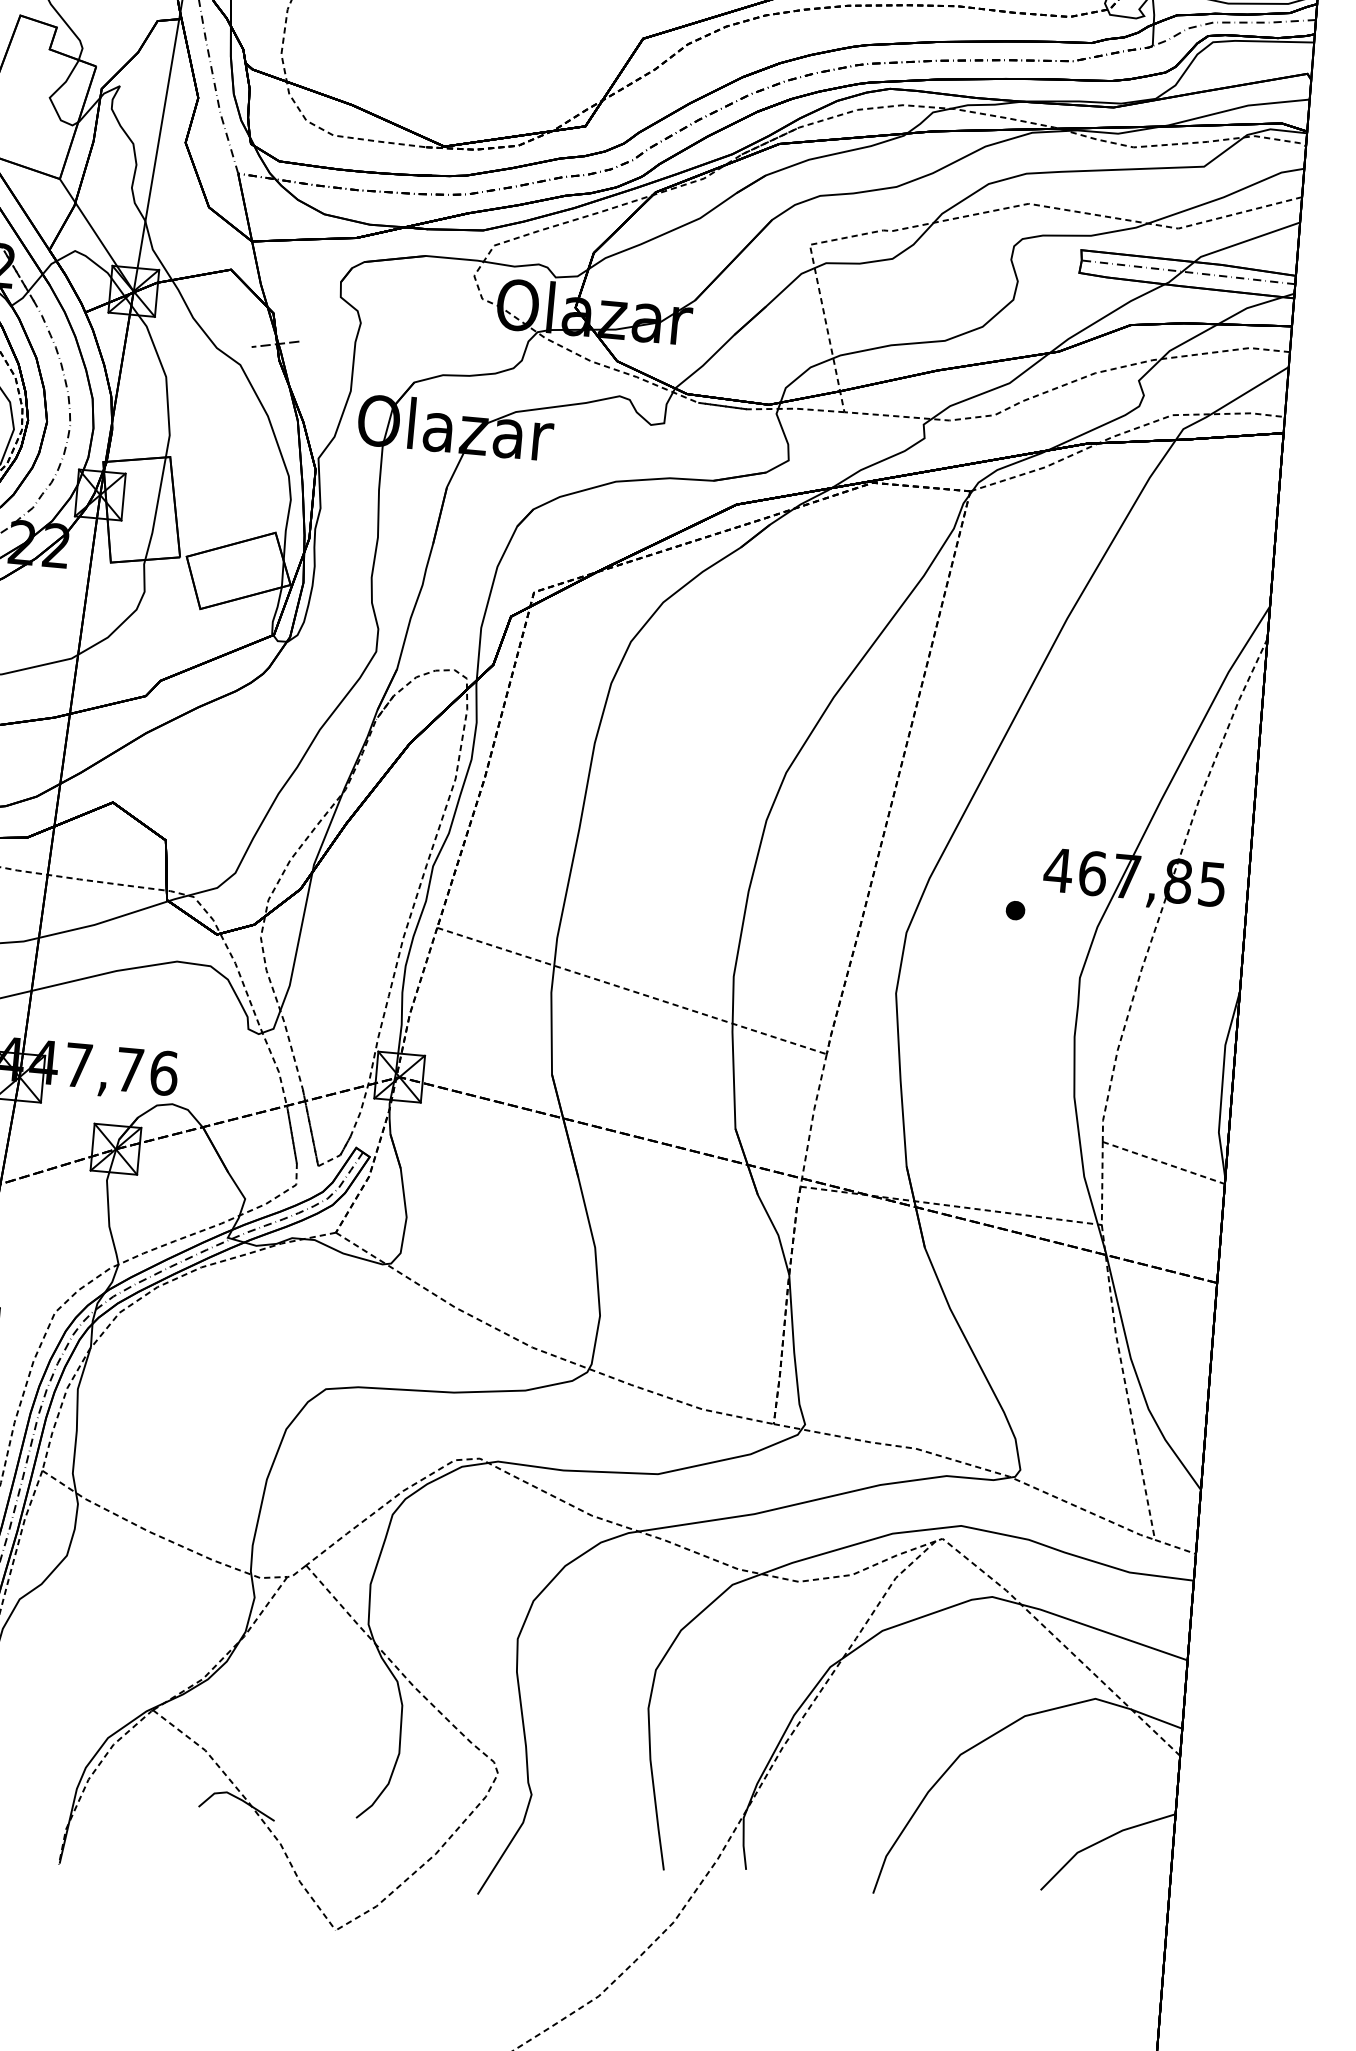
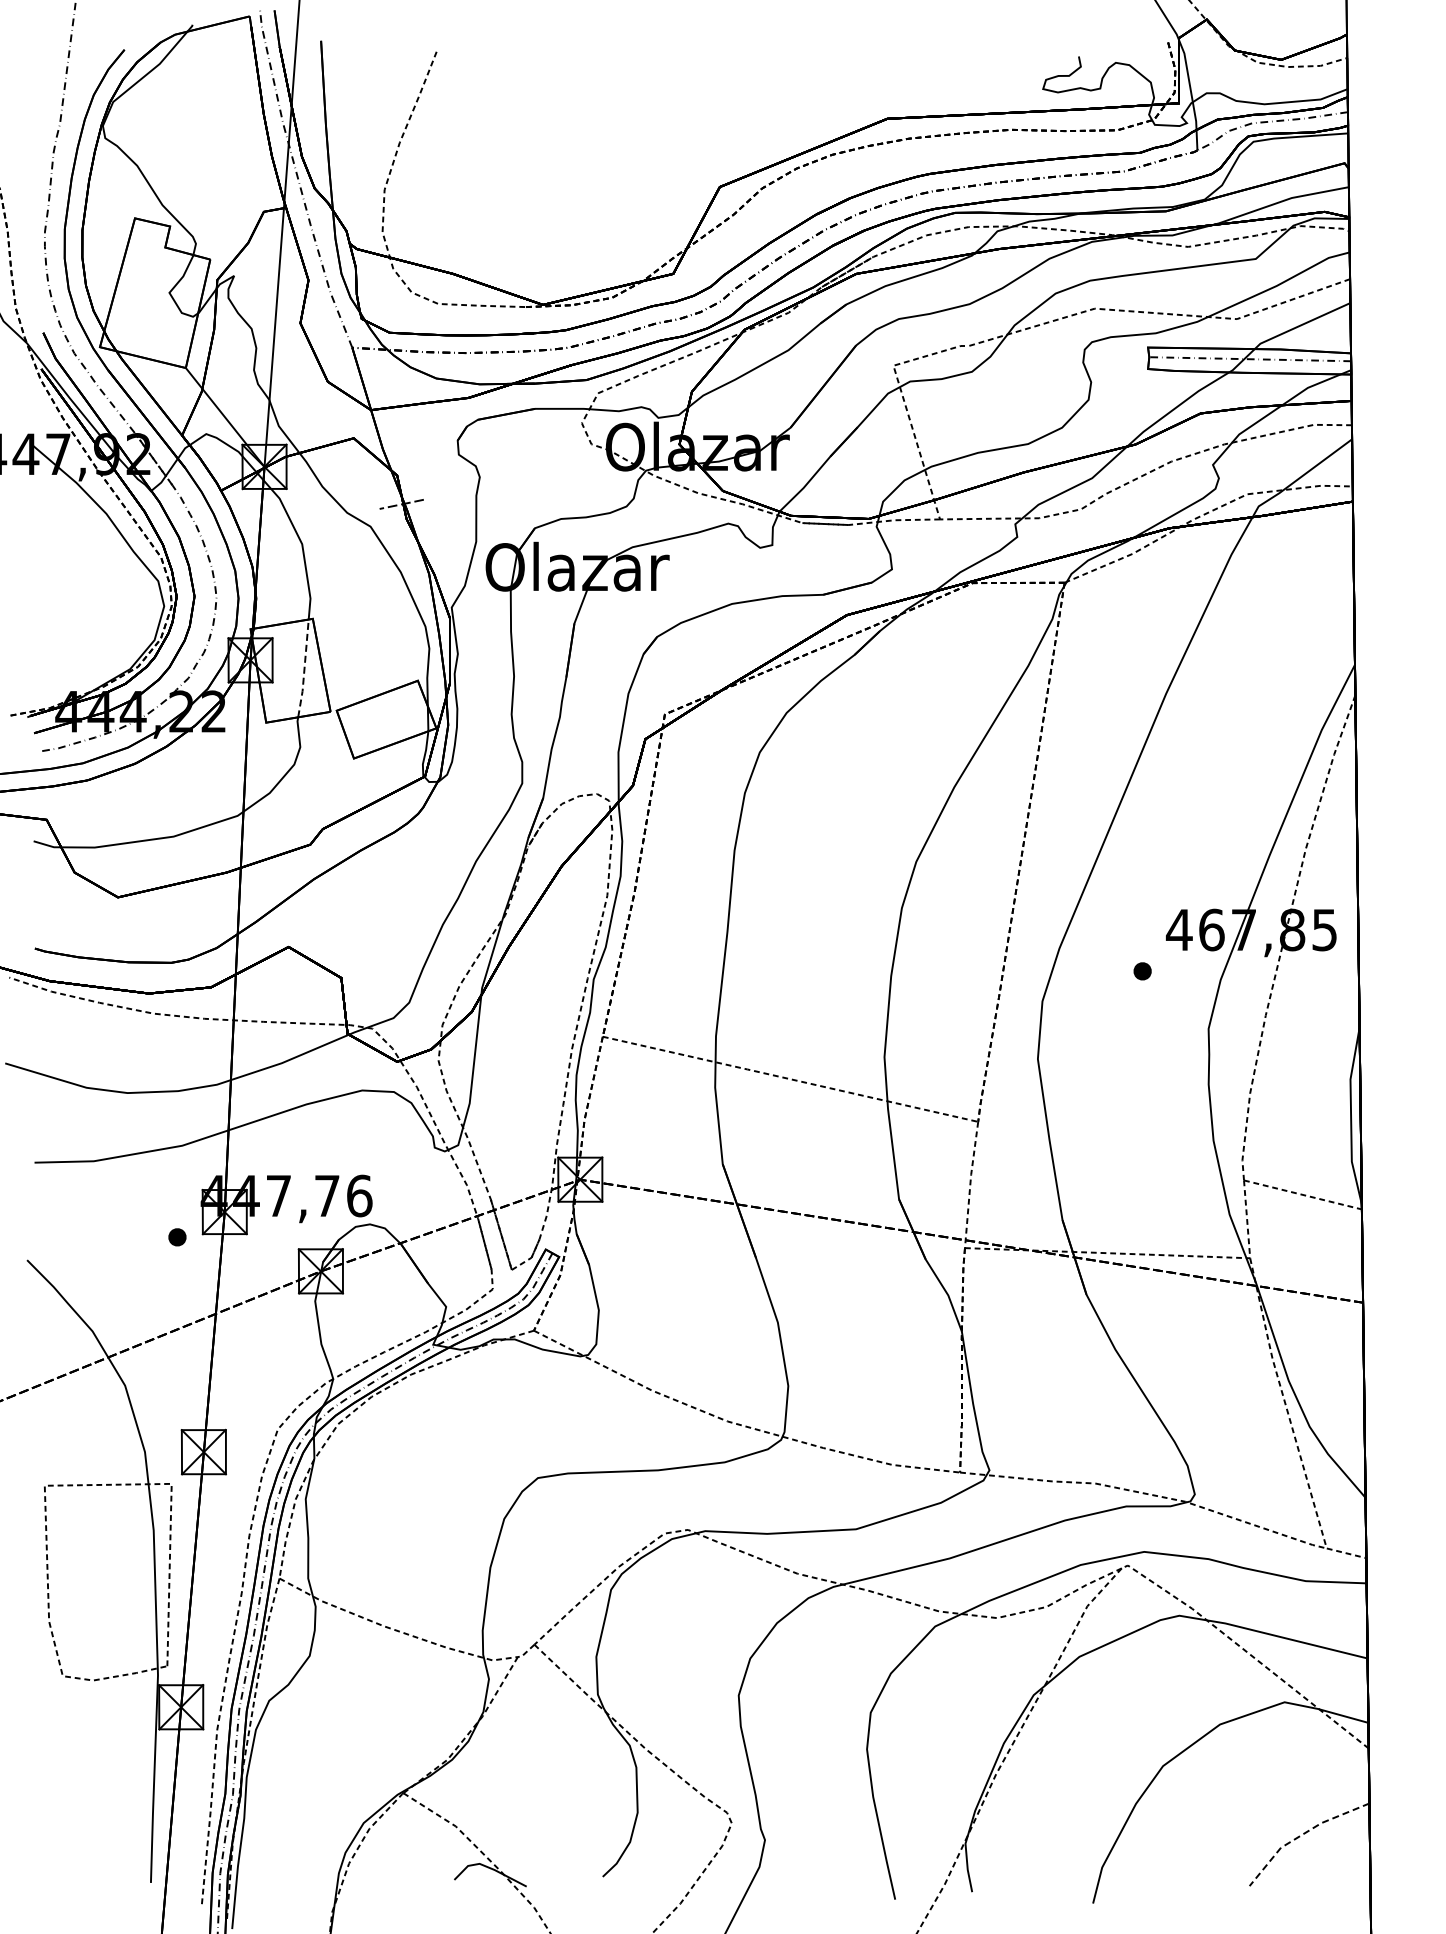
line: (156, 508) -> (304, 668), solid -> dashed
line: (1100, 1841) -> (1301, 1835), solid -> dashed

